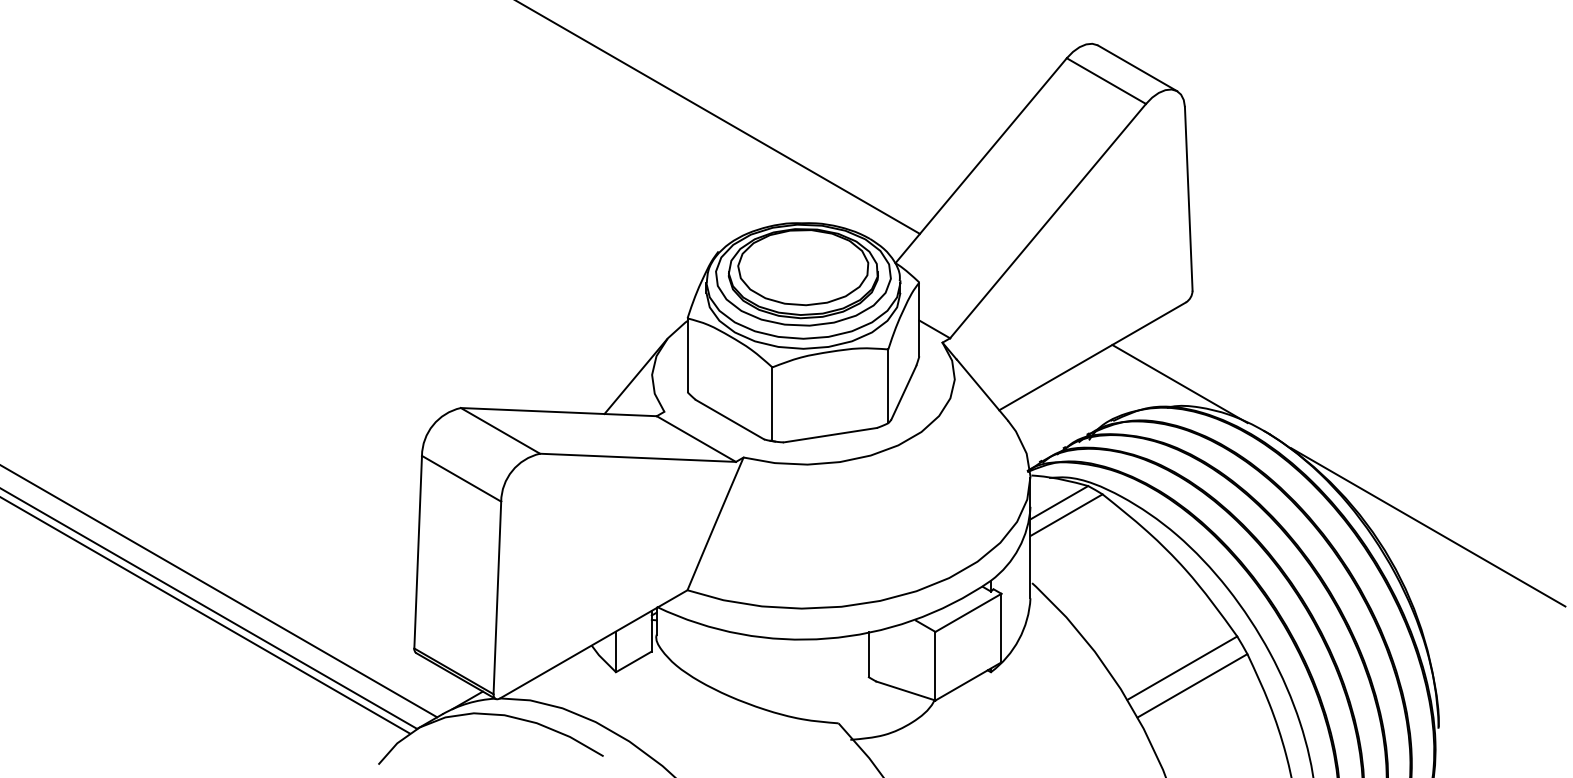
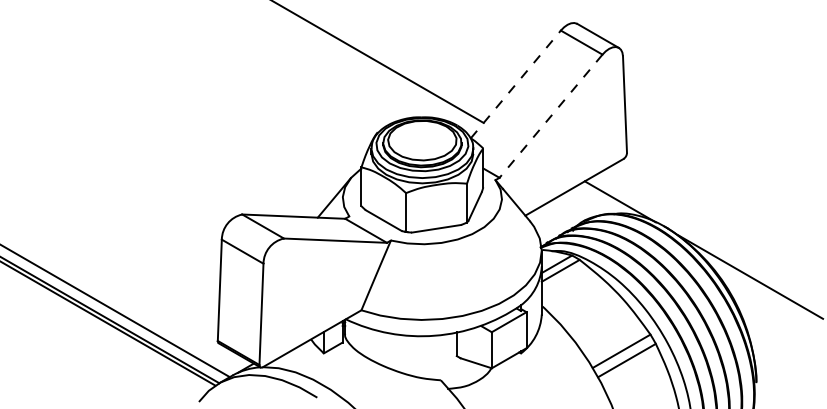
line: (982, 160) -> (516, 84), solid -> dashed
line: (1047, 221) -> (550, 116), solid -> dashed

